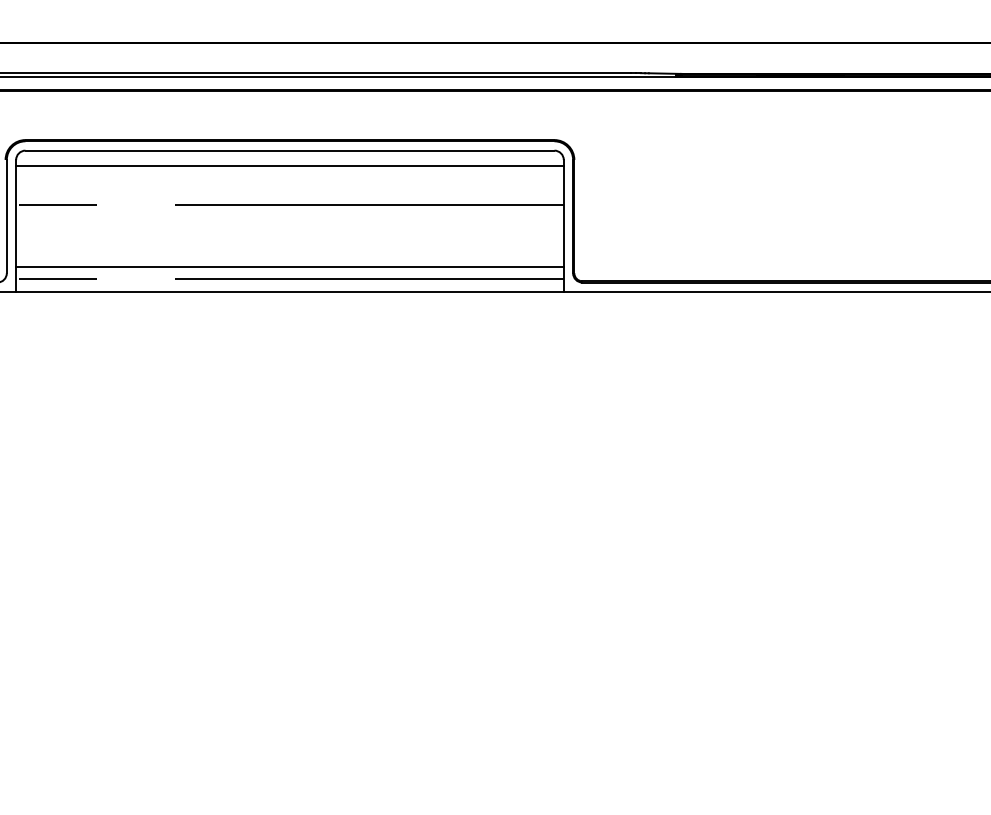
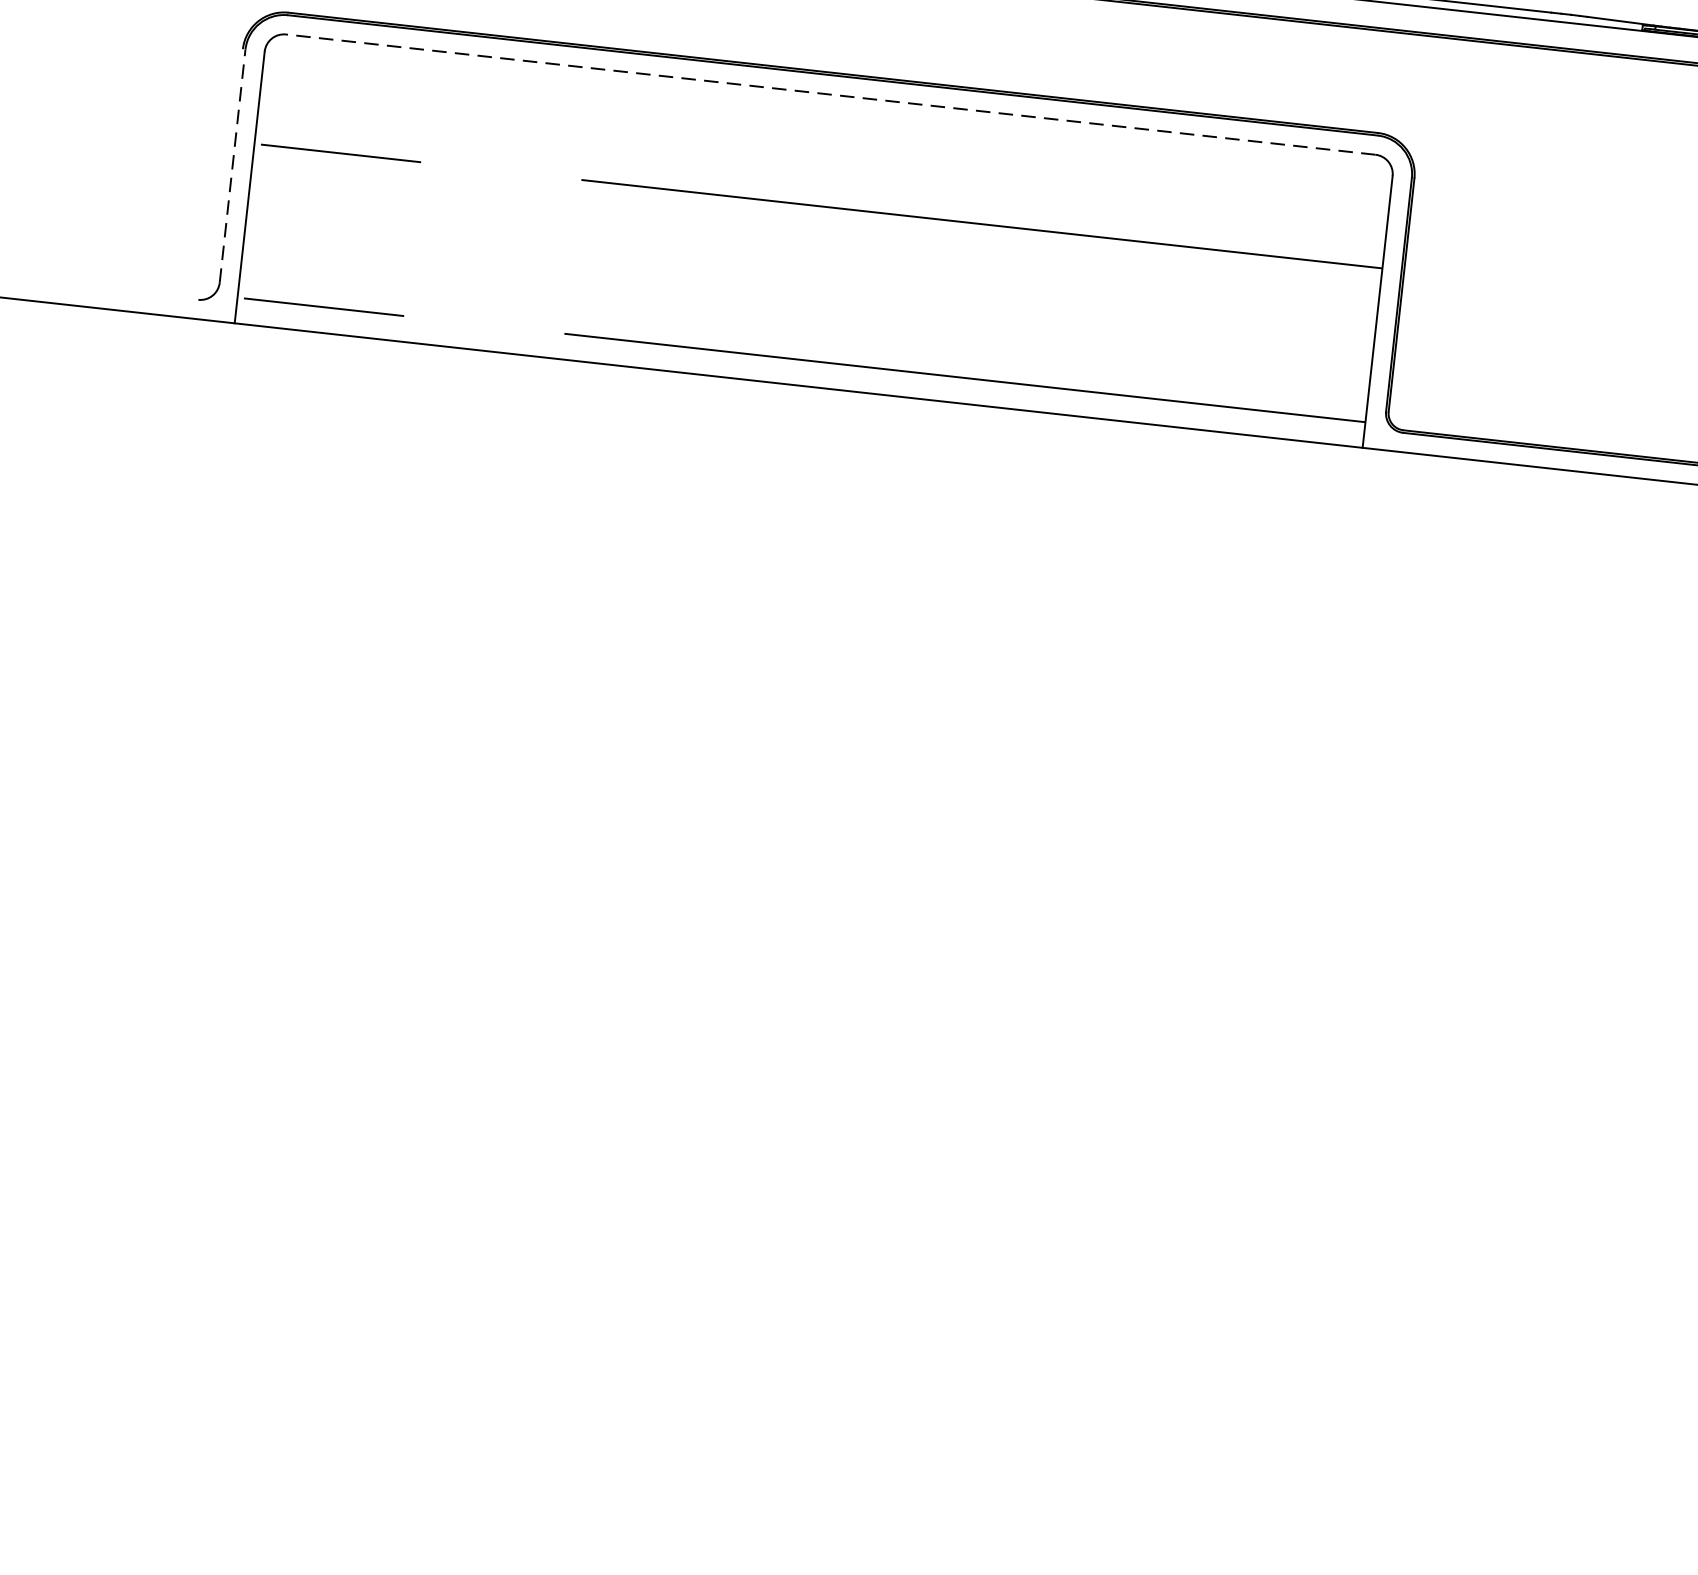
line: (289, 150) -> (829, 94), solid -> dashed
line: (289, 166) -> (826, 127), removed
line: (6, 216) -> (231, 165), solid -> dashed
line: (289, 267) -> (803, 335), removed

